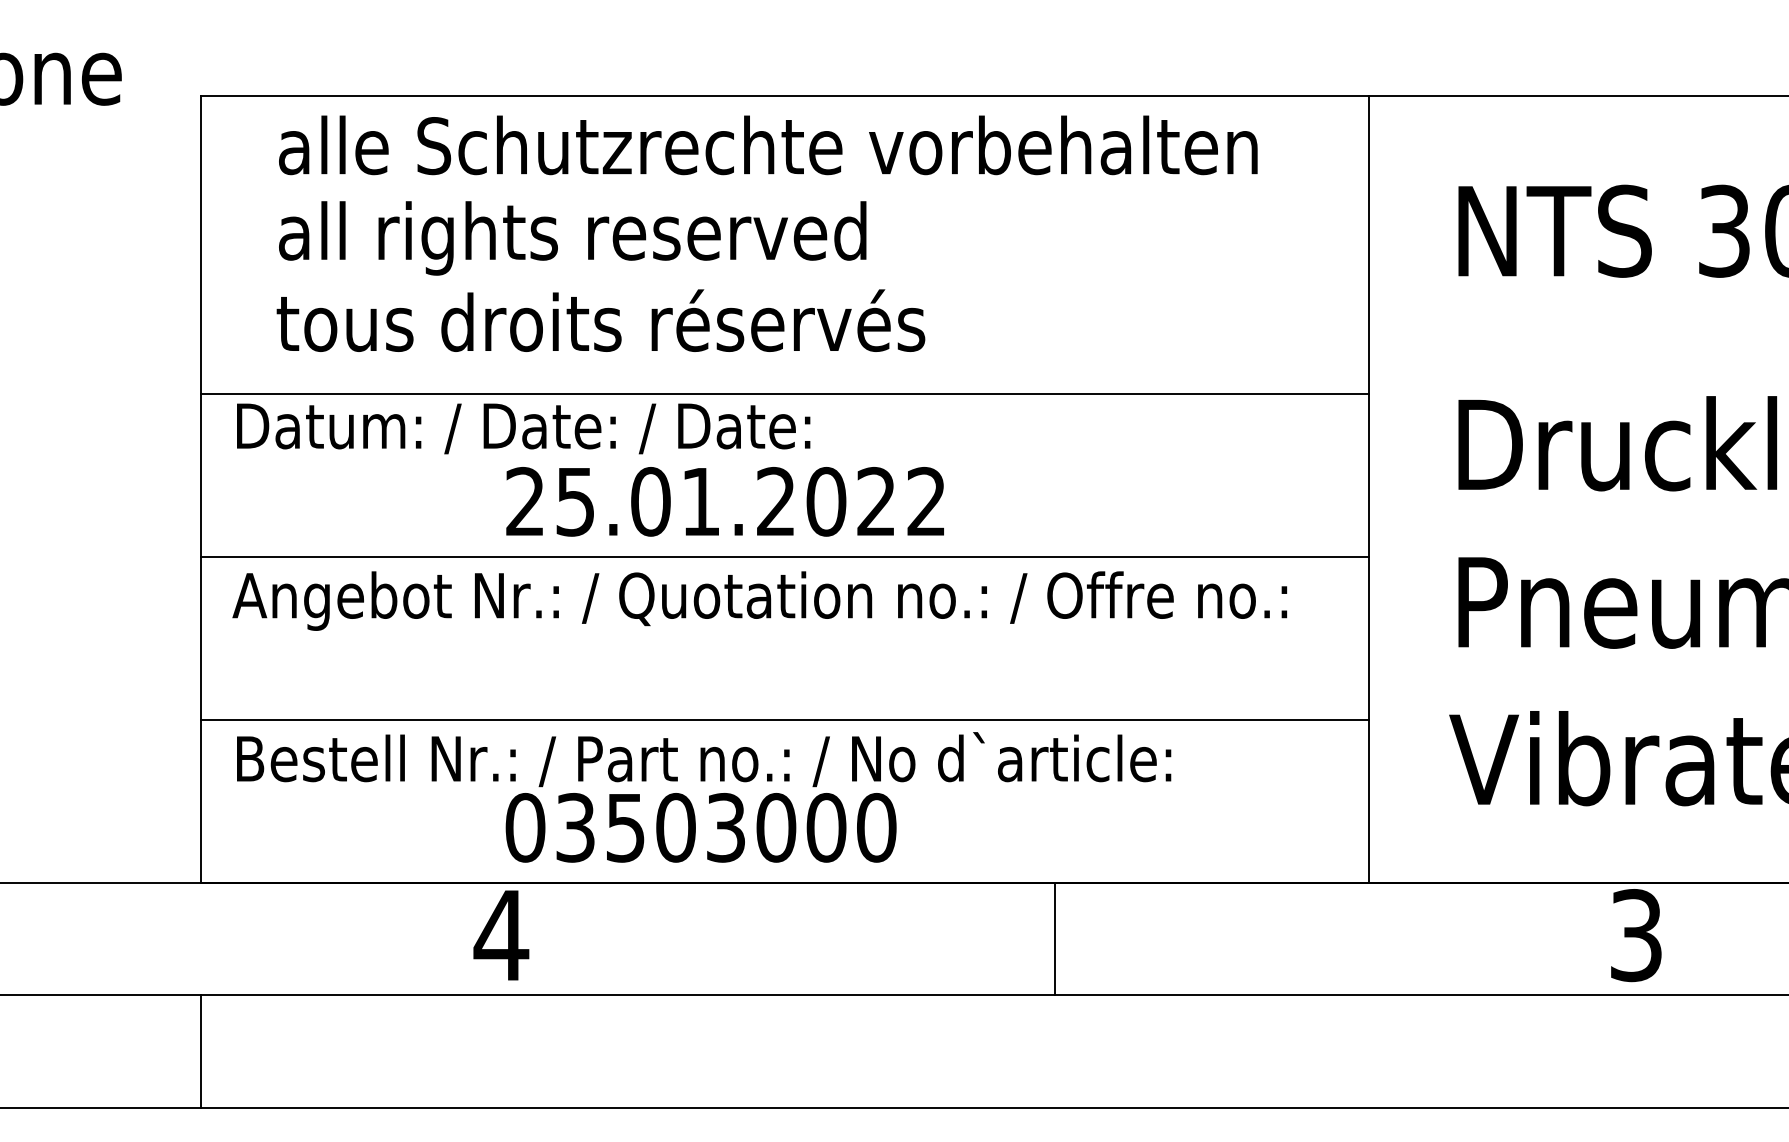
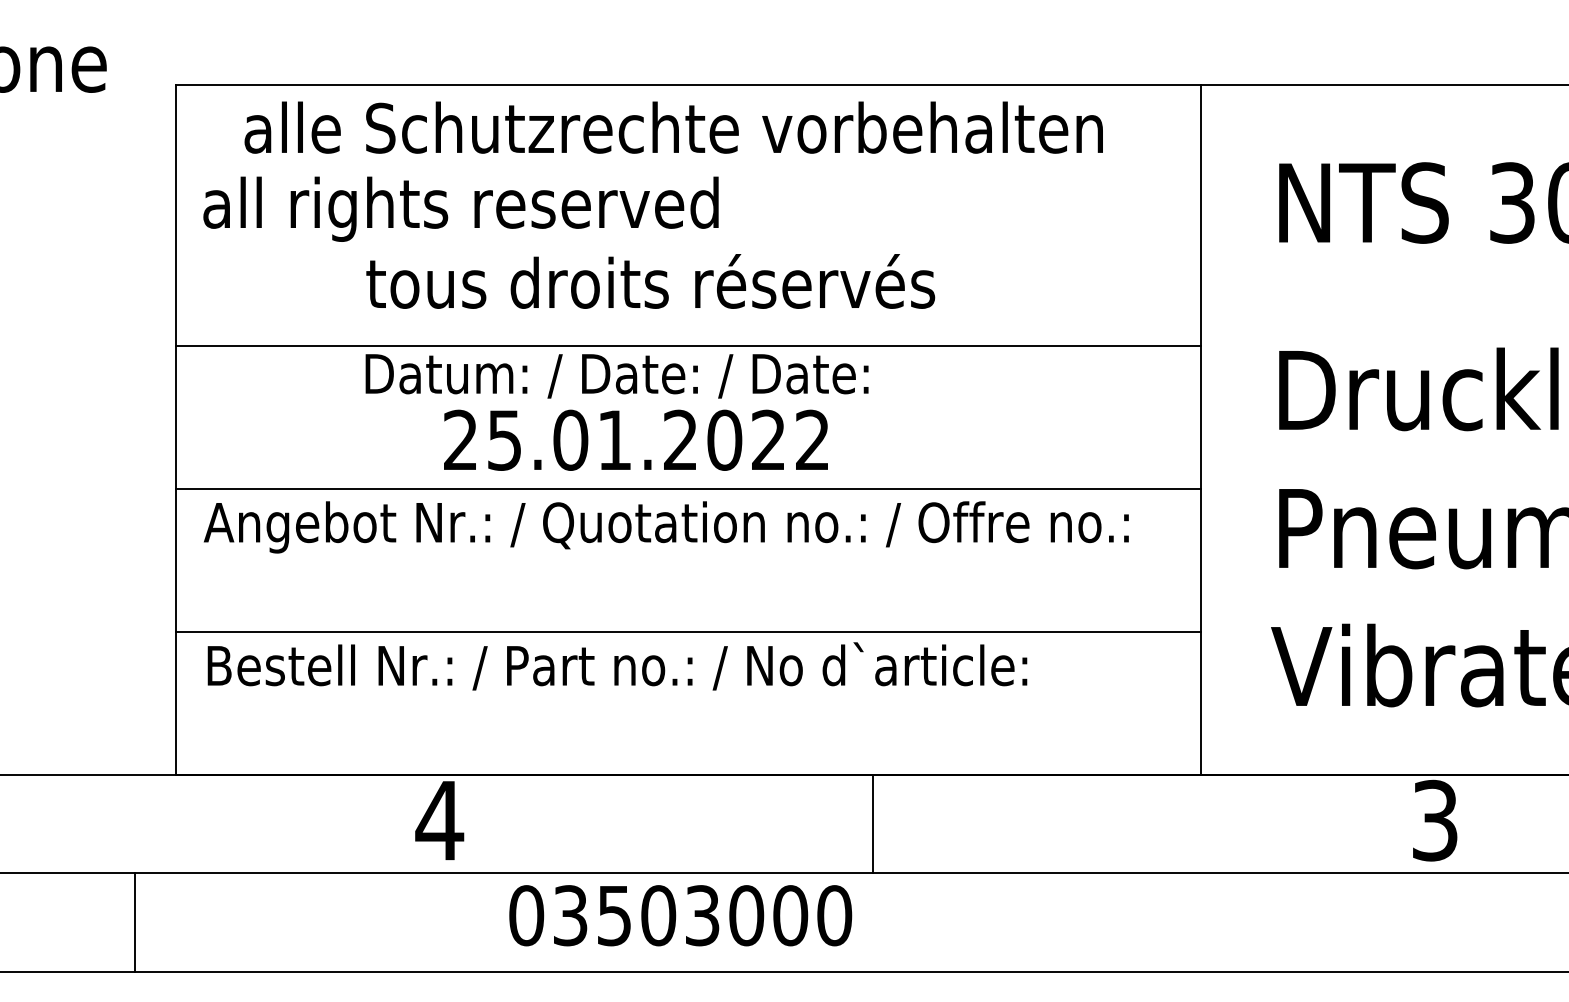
text: (572, 238) -> (460, 209), moved
text: (600, 320) -> (650, 281), moved
text: (523, 428) -> (616, 376), moved
text: (700, 827) -> (680, 915), moved
line: (1054, 938) -> (873, 823), moved
line: (200, 1051) -> (134, 922), moved

